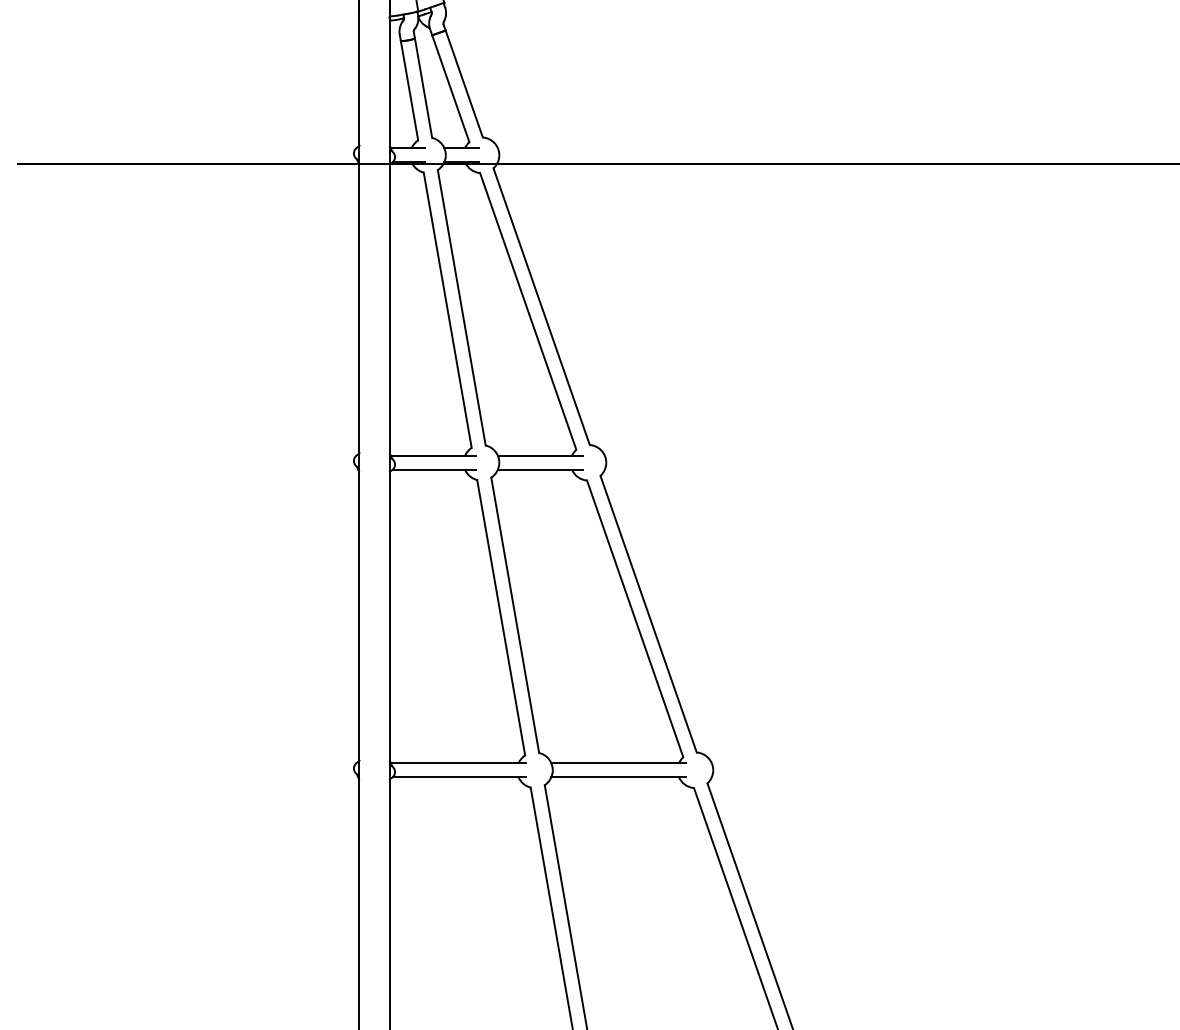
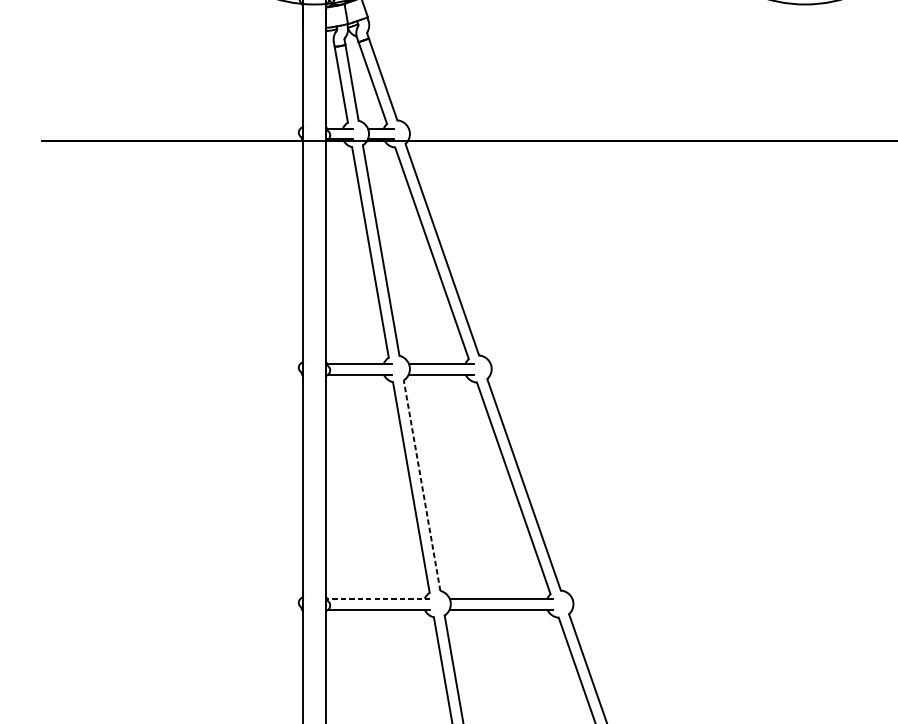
line: (515, 615) -> (422, 485), solid -> dashed
line: (458, 763) -> (378, 598), solid -> dashed

